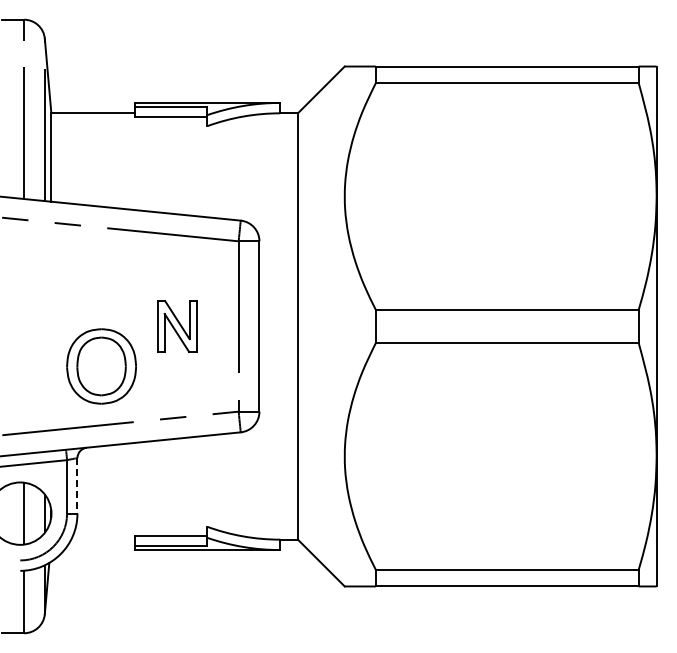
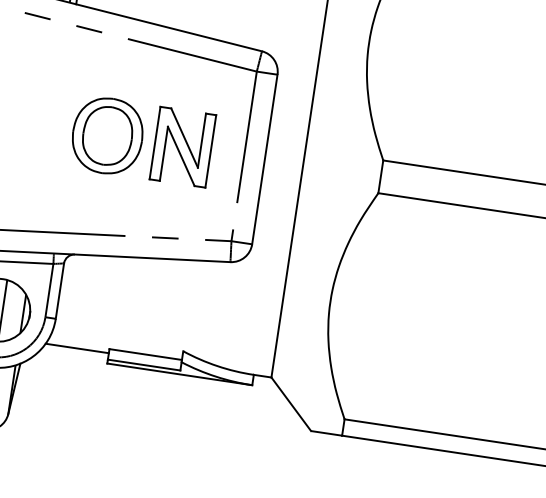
part: (176, 326) -> (182, 147), size x1.43
part: (101, 366) -> (107, 136), moved
line: (77, 485) -> (60, 290), dashed -> solid
line: (102, 539) -> (76, 348), added

